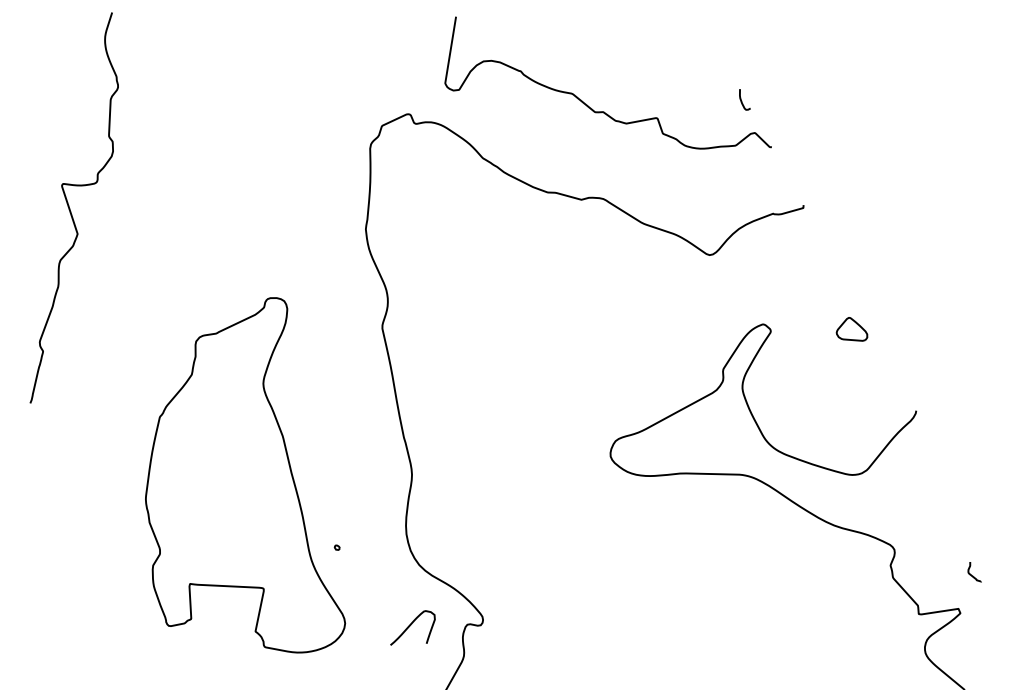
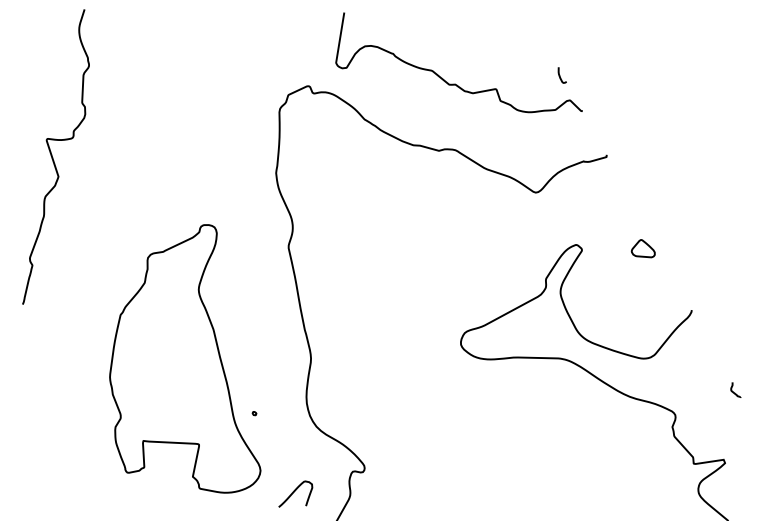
curve: (971, 574) -> (733, 391), moved
curve: (411, 625) -> (294, 492), moved

